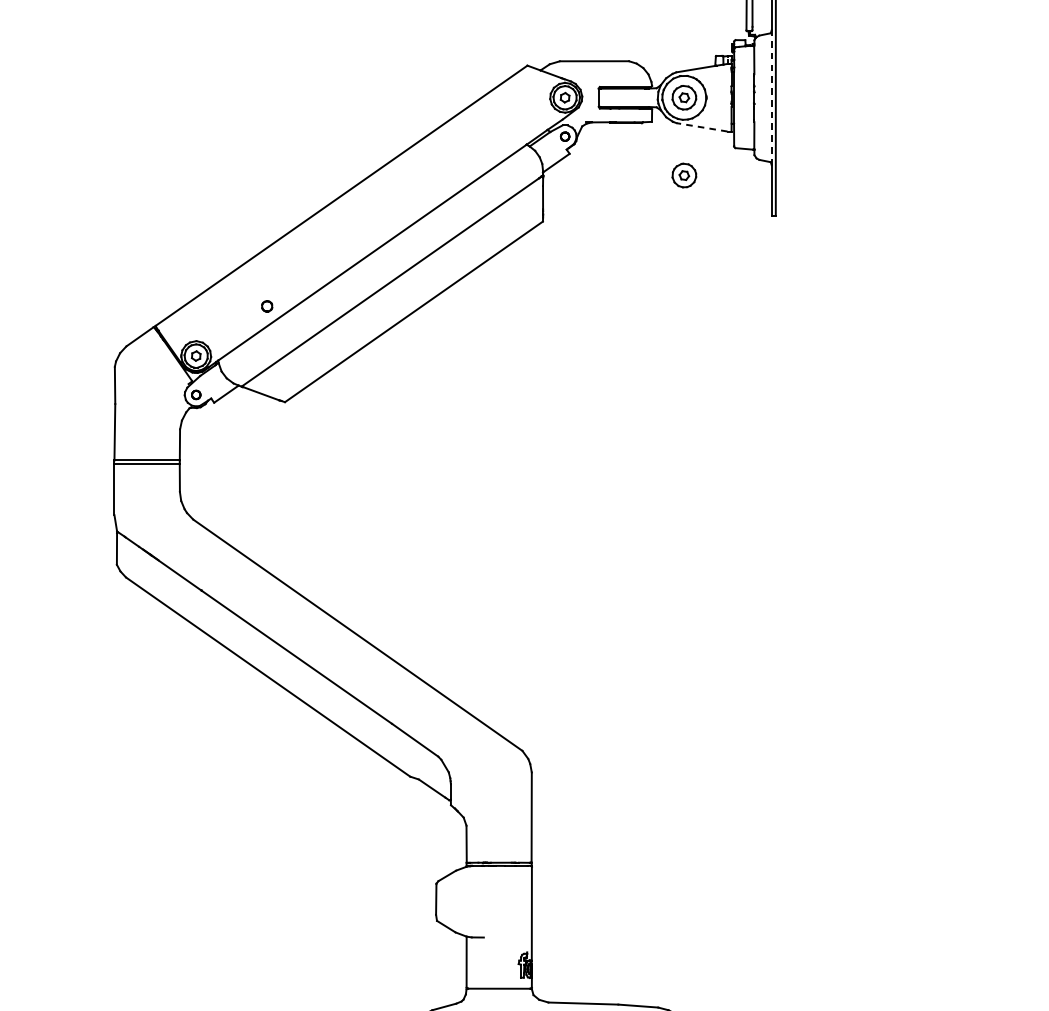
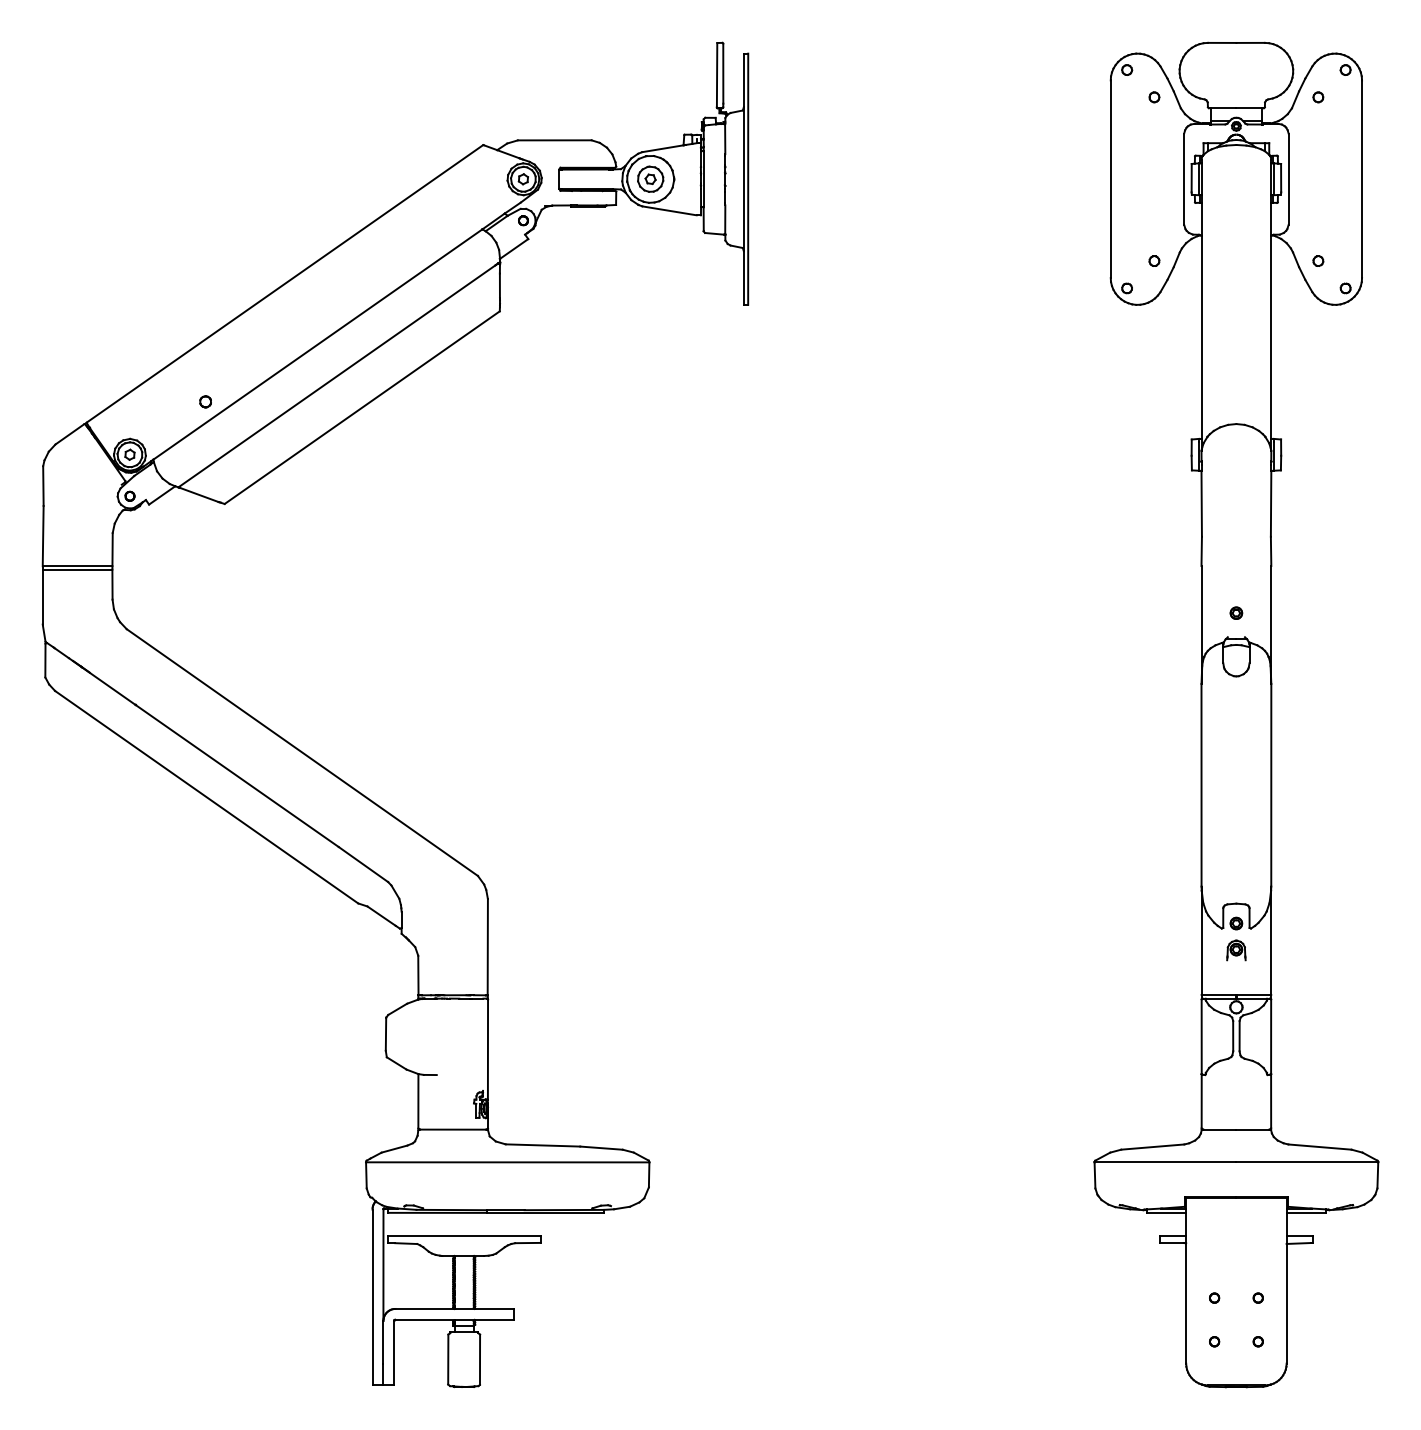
line: (771, 97) -> (743, 178), dashed -> solid
line: (702, 127) -> (669, 210), dashed -> solid
part: (684, 174) -> (650, 261), removed

